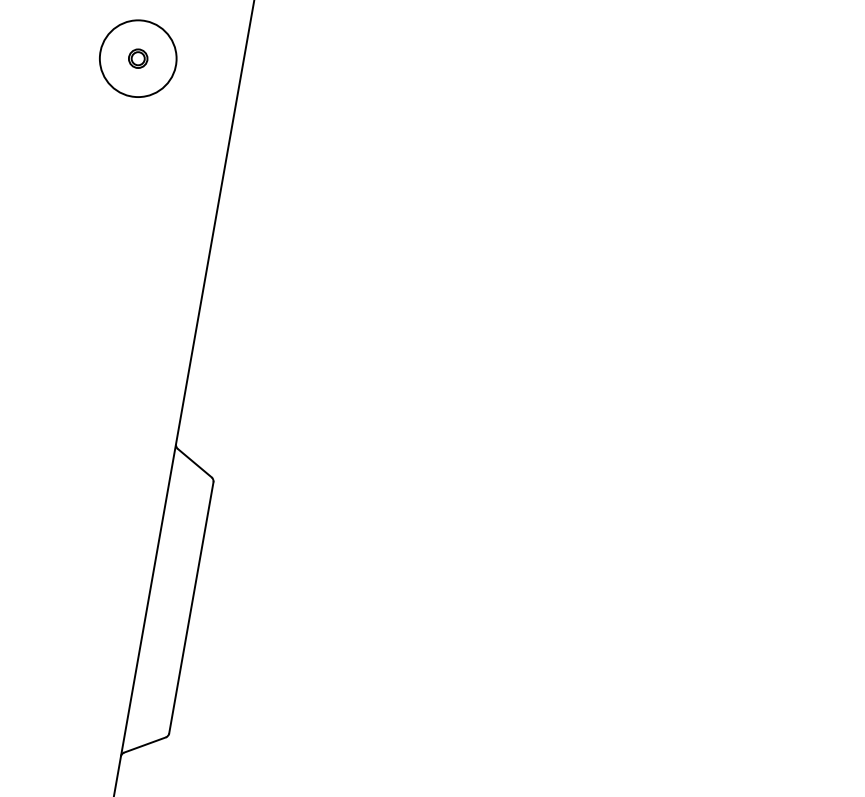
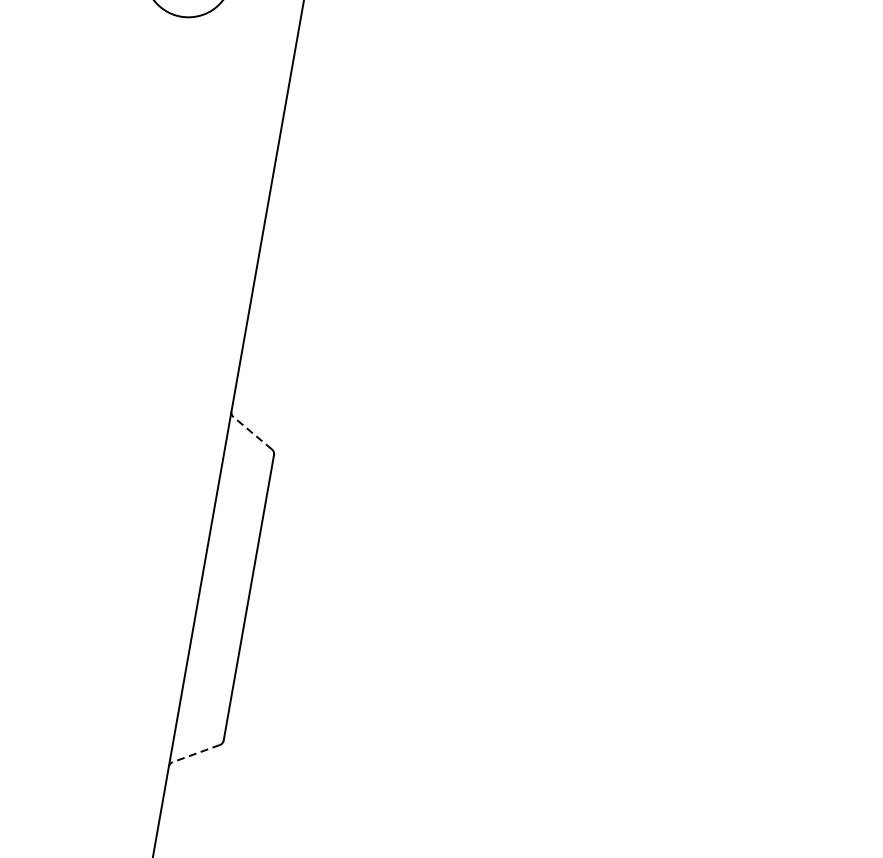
line: (194, 462) -> (252, 432), solid -> dashed
line: (144, 745) -> (195, 754), solid -> dashed

